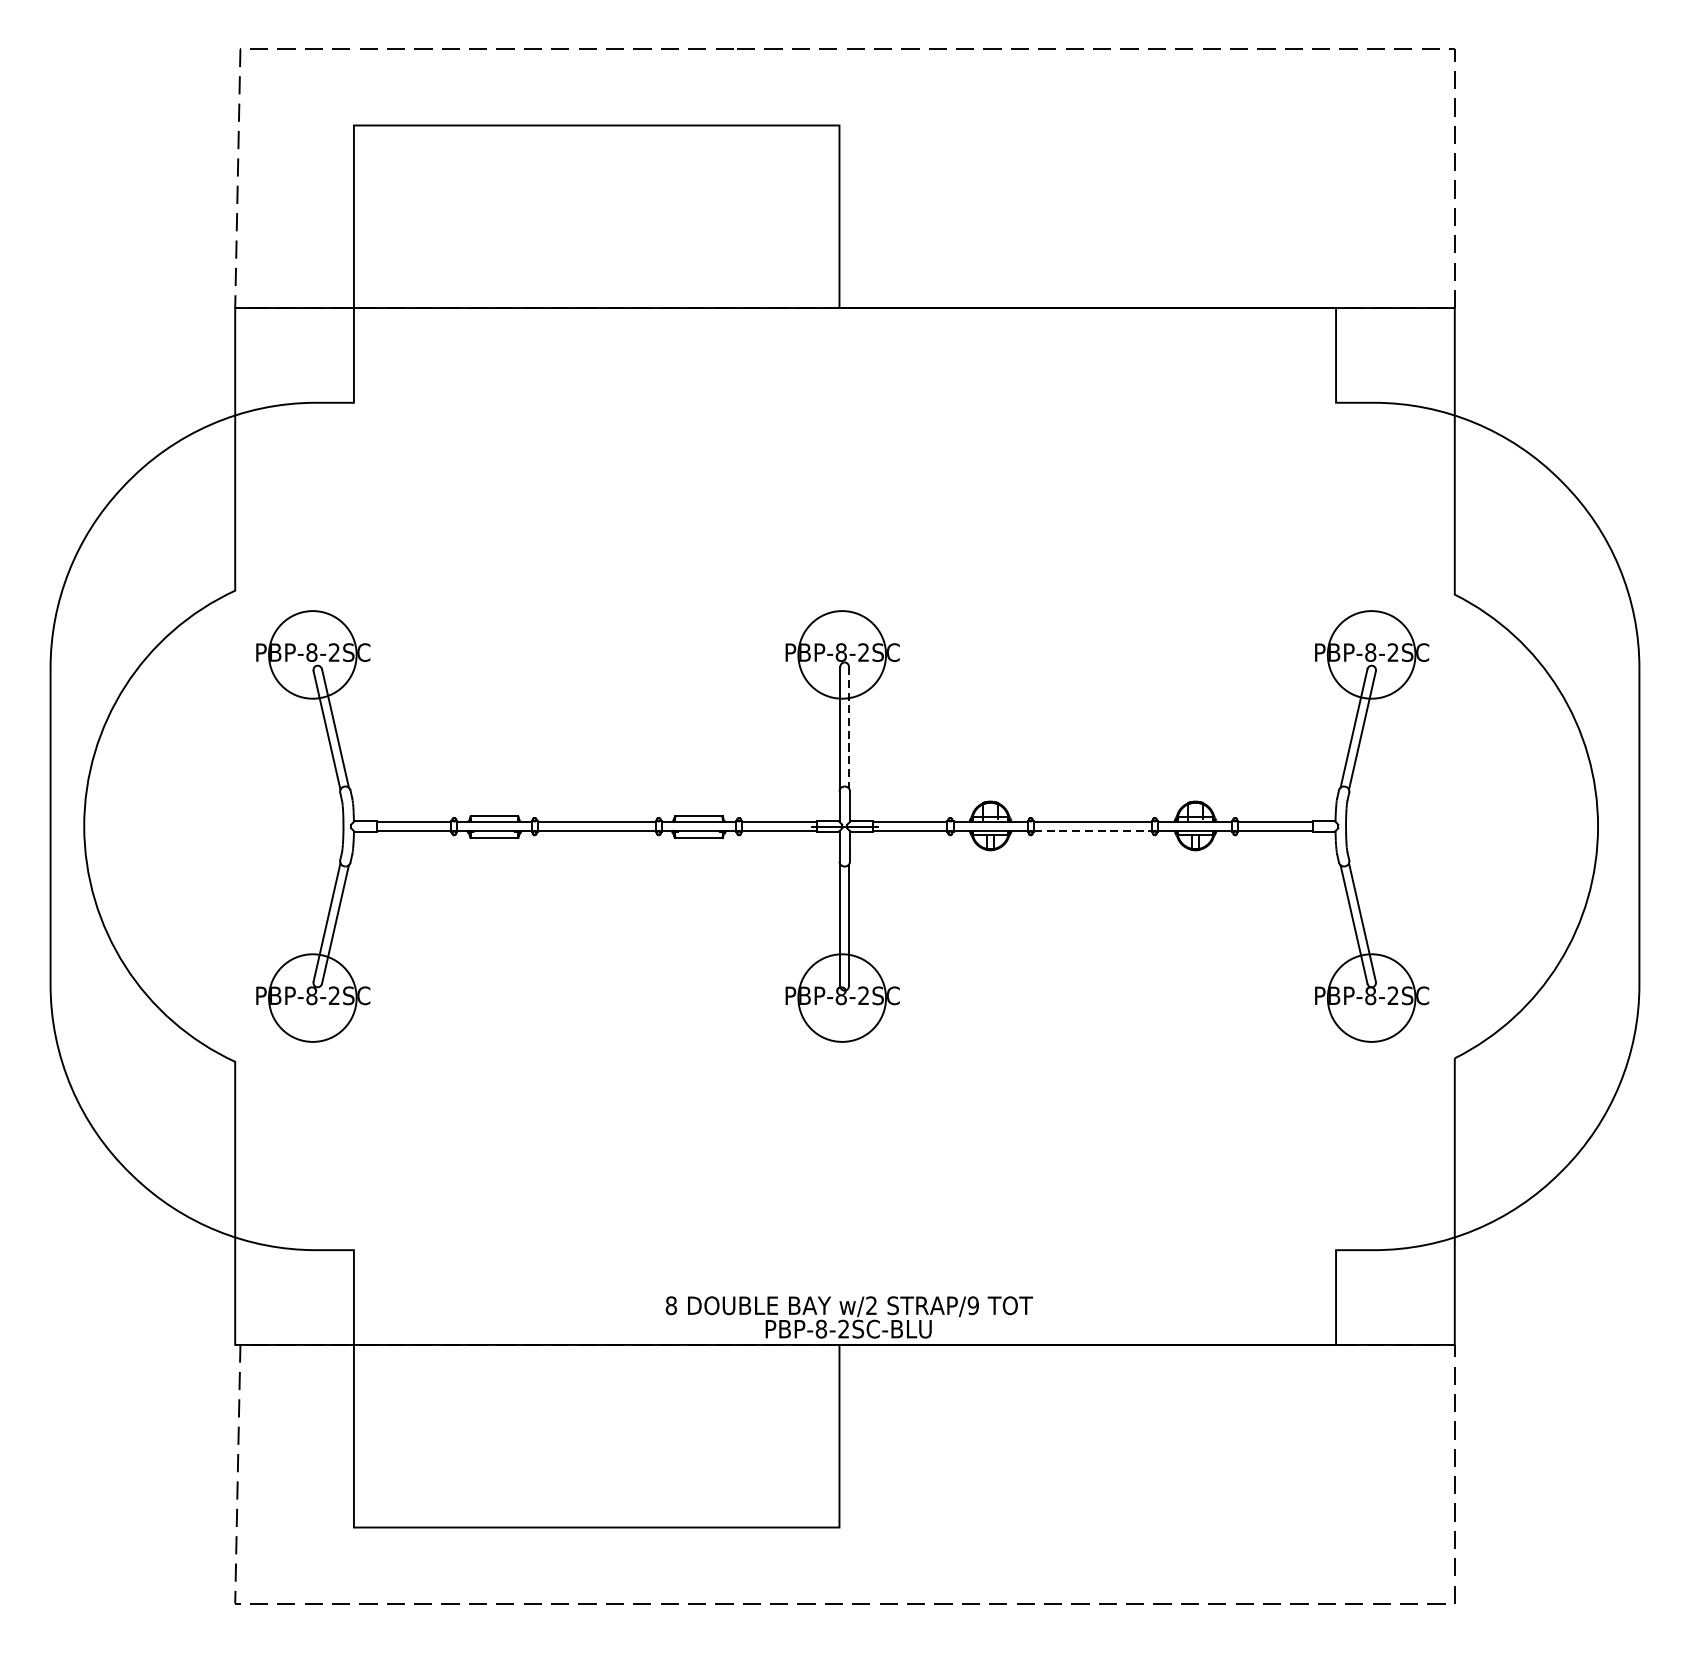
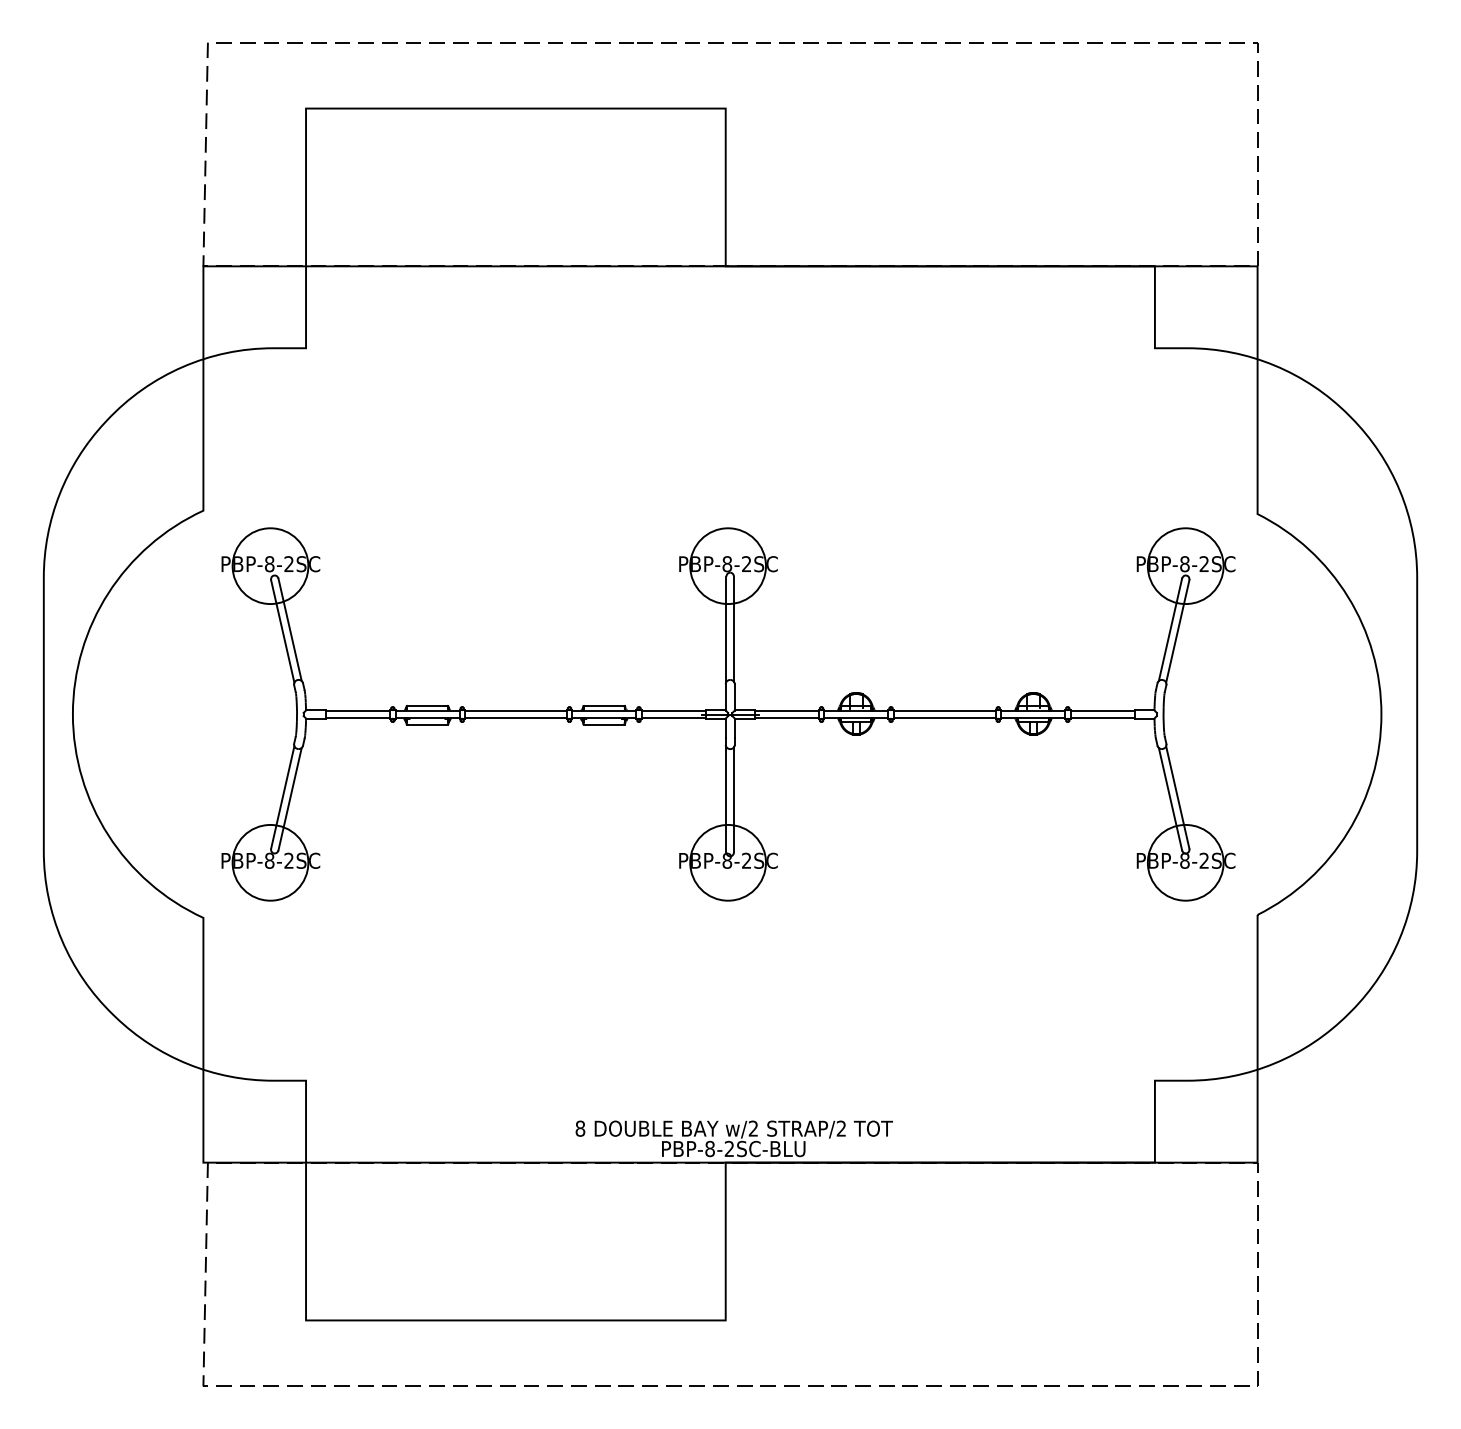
line: (848, 728) -> (733, 629), dashed -> solid
line: (1092, 831) -> (944, 718), dashed -> solid
text: (973, 1305) -> (841, 1128), STRAP/9 -> STRAP/2

